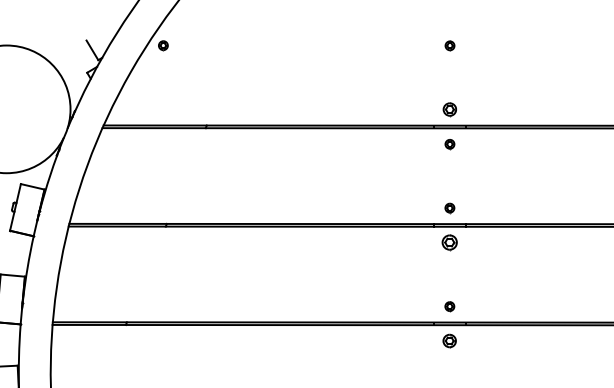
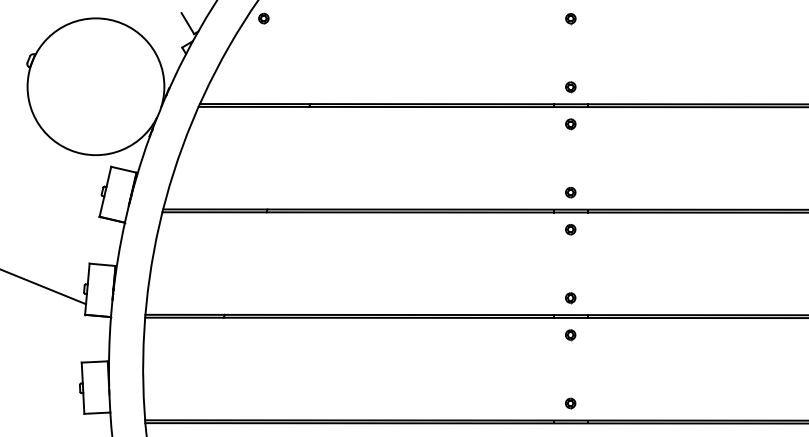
part: (449, 110) -> (570, 87), size x0.71
part: (449, 242) -> (570, 229), size x0.62
part: (449, 341) -> (570, 335), size x0.71

